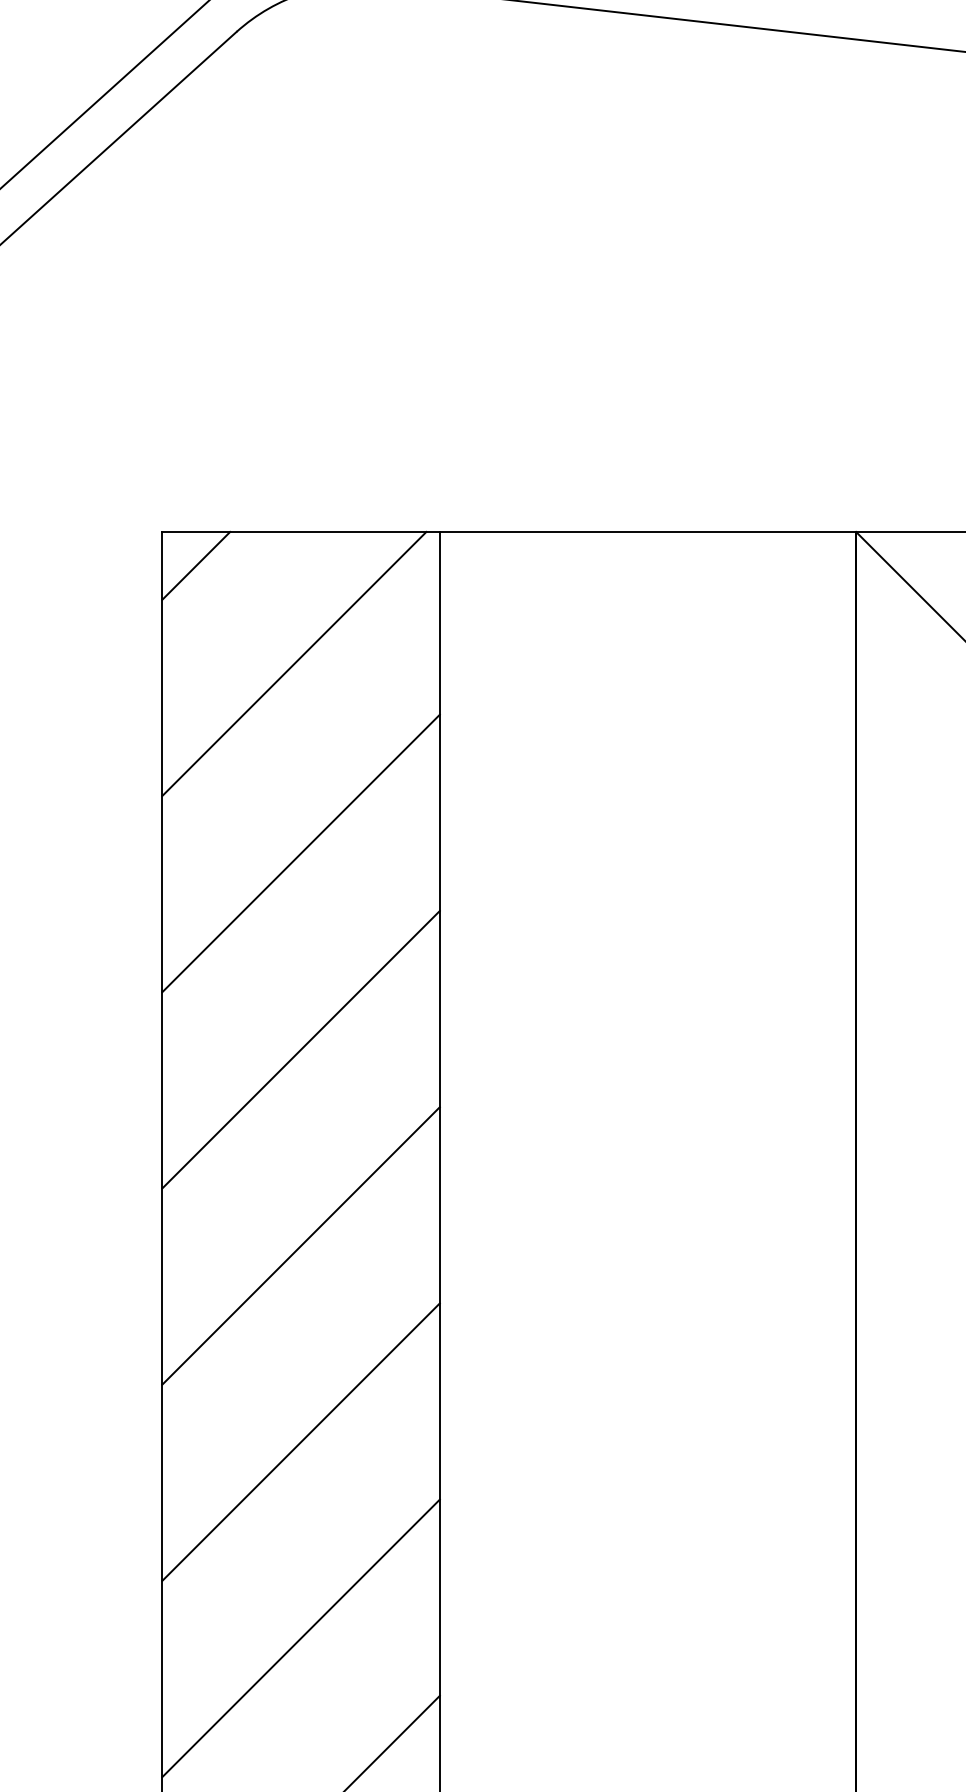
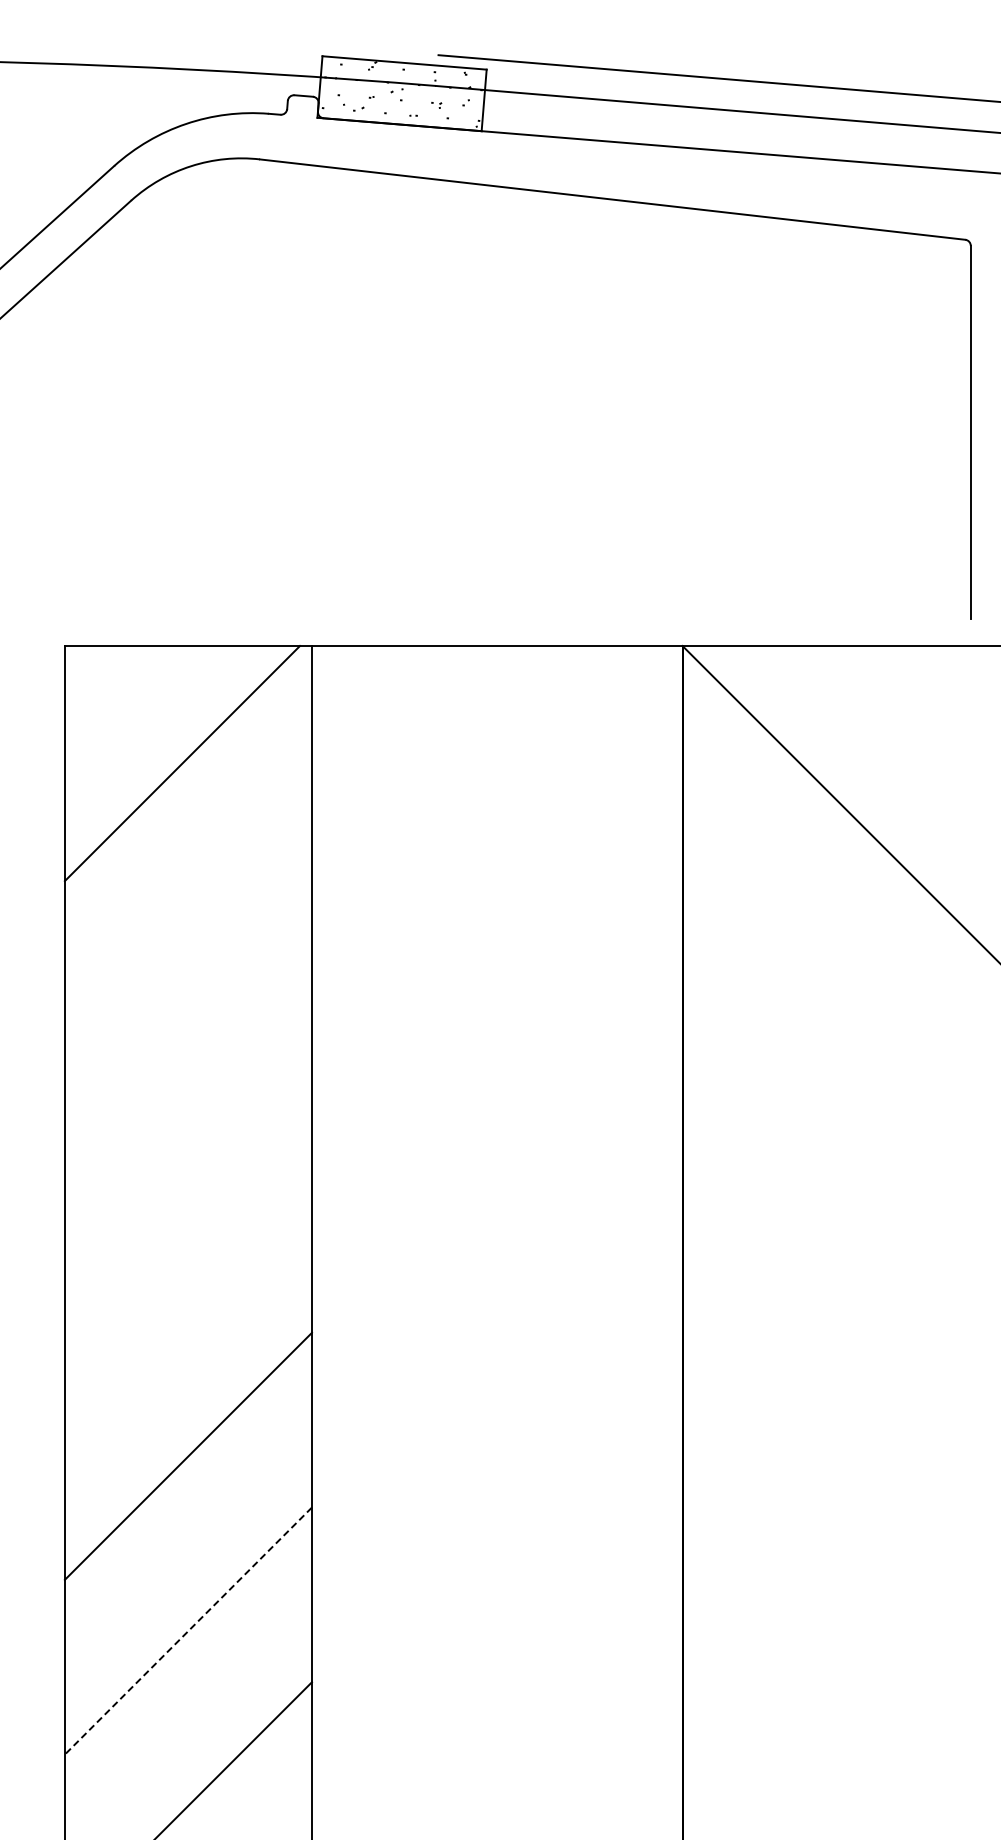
line: (195, 566) -> (94, 676), removed
line: (300, 852) -> (187, 931), removed
line: (300, 1049) -> (187, 1106), removed
line: (300, 1245) -> (187, 1281), removed
line: (301, 1638) -> (188, 1631), solid -> dashed

